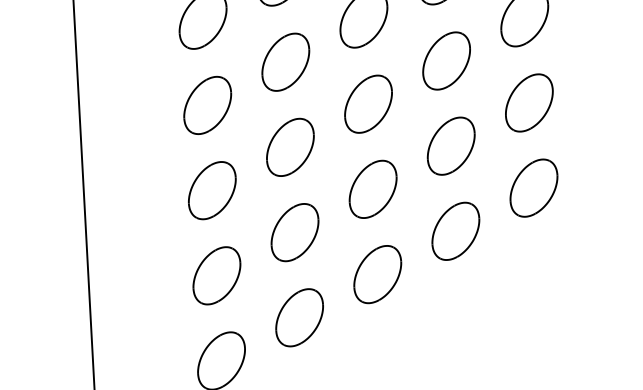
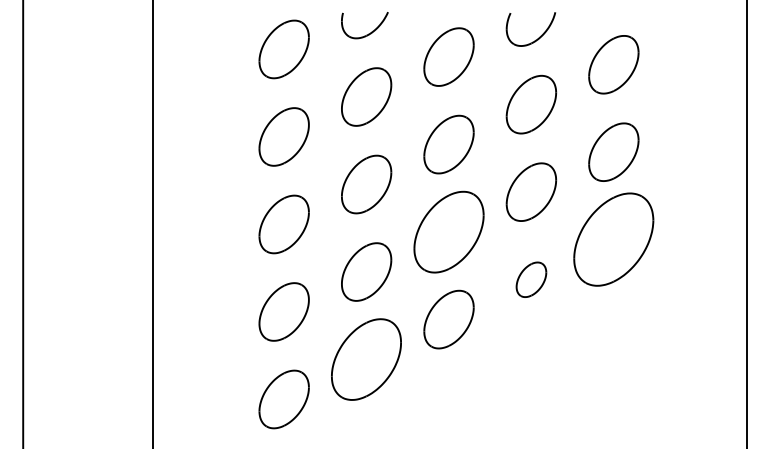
part: (533, 187) -> (613, 239), size x1.6
part: (372, 188) -> (448, 231), size x1.4
part: (455, 231) -> (531, 279), size x0.6
part: (299, 317) -> (366, 359), size x1.4

